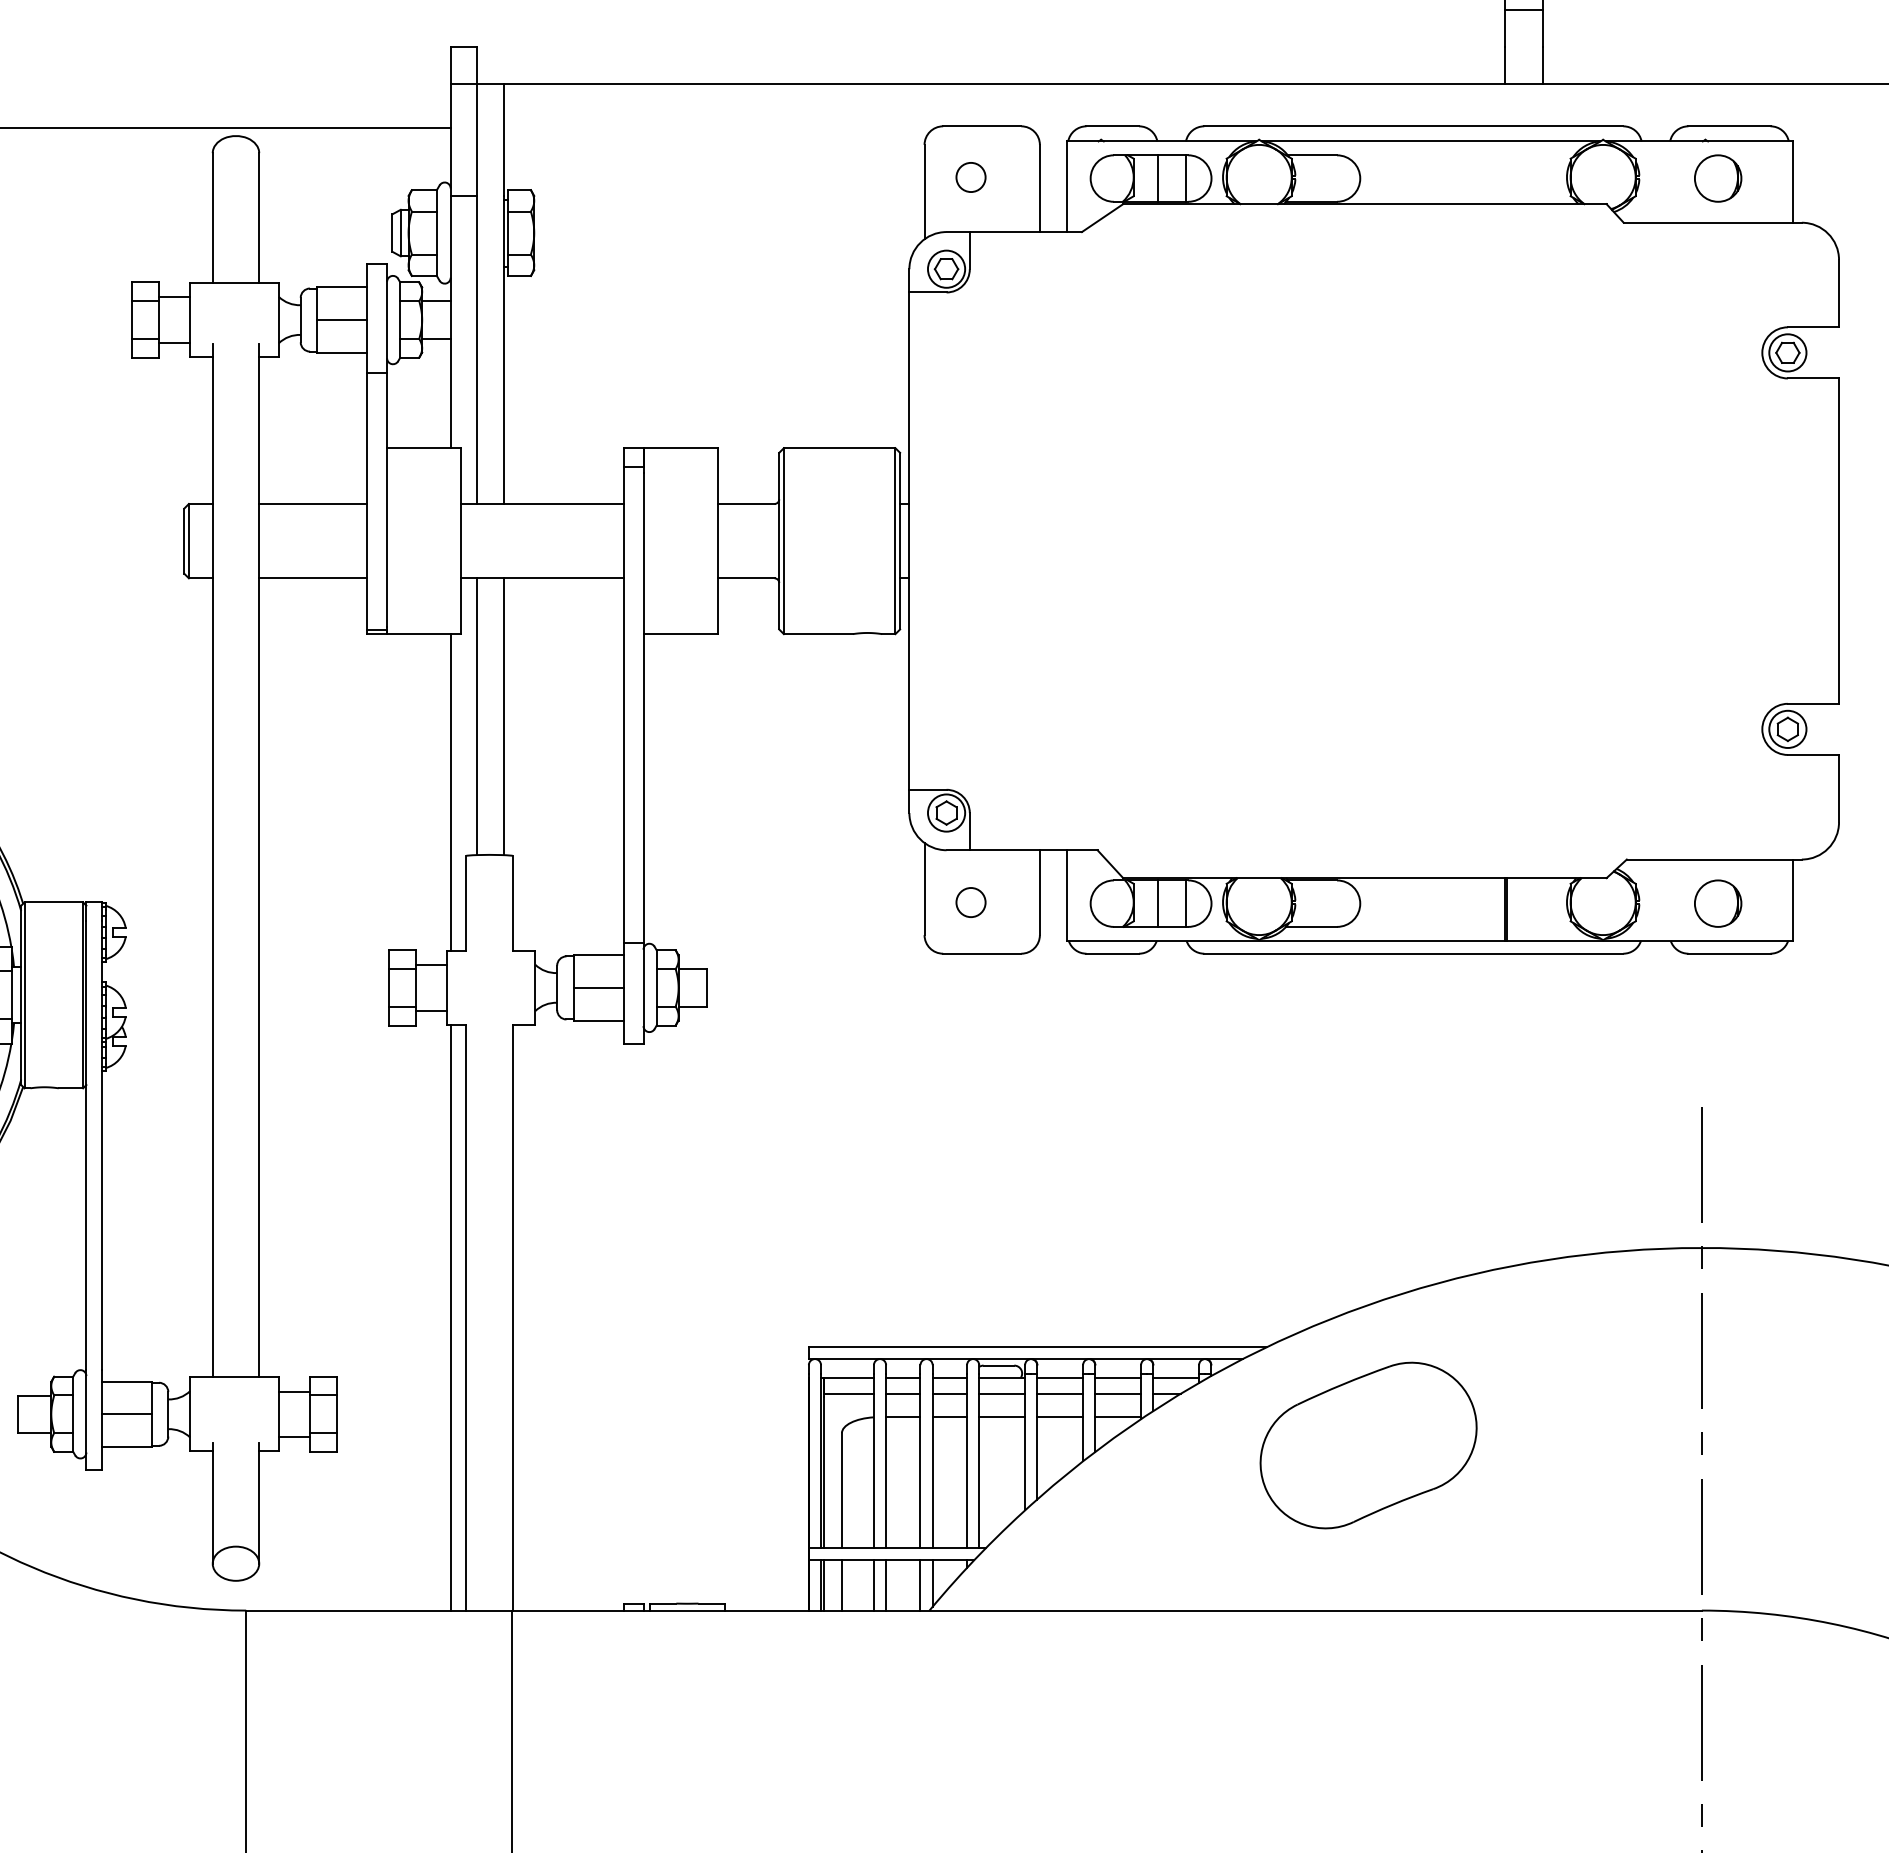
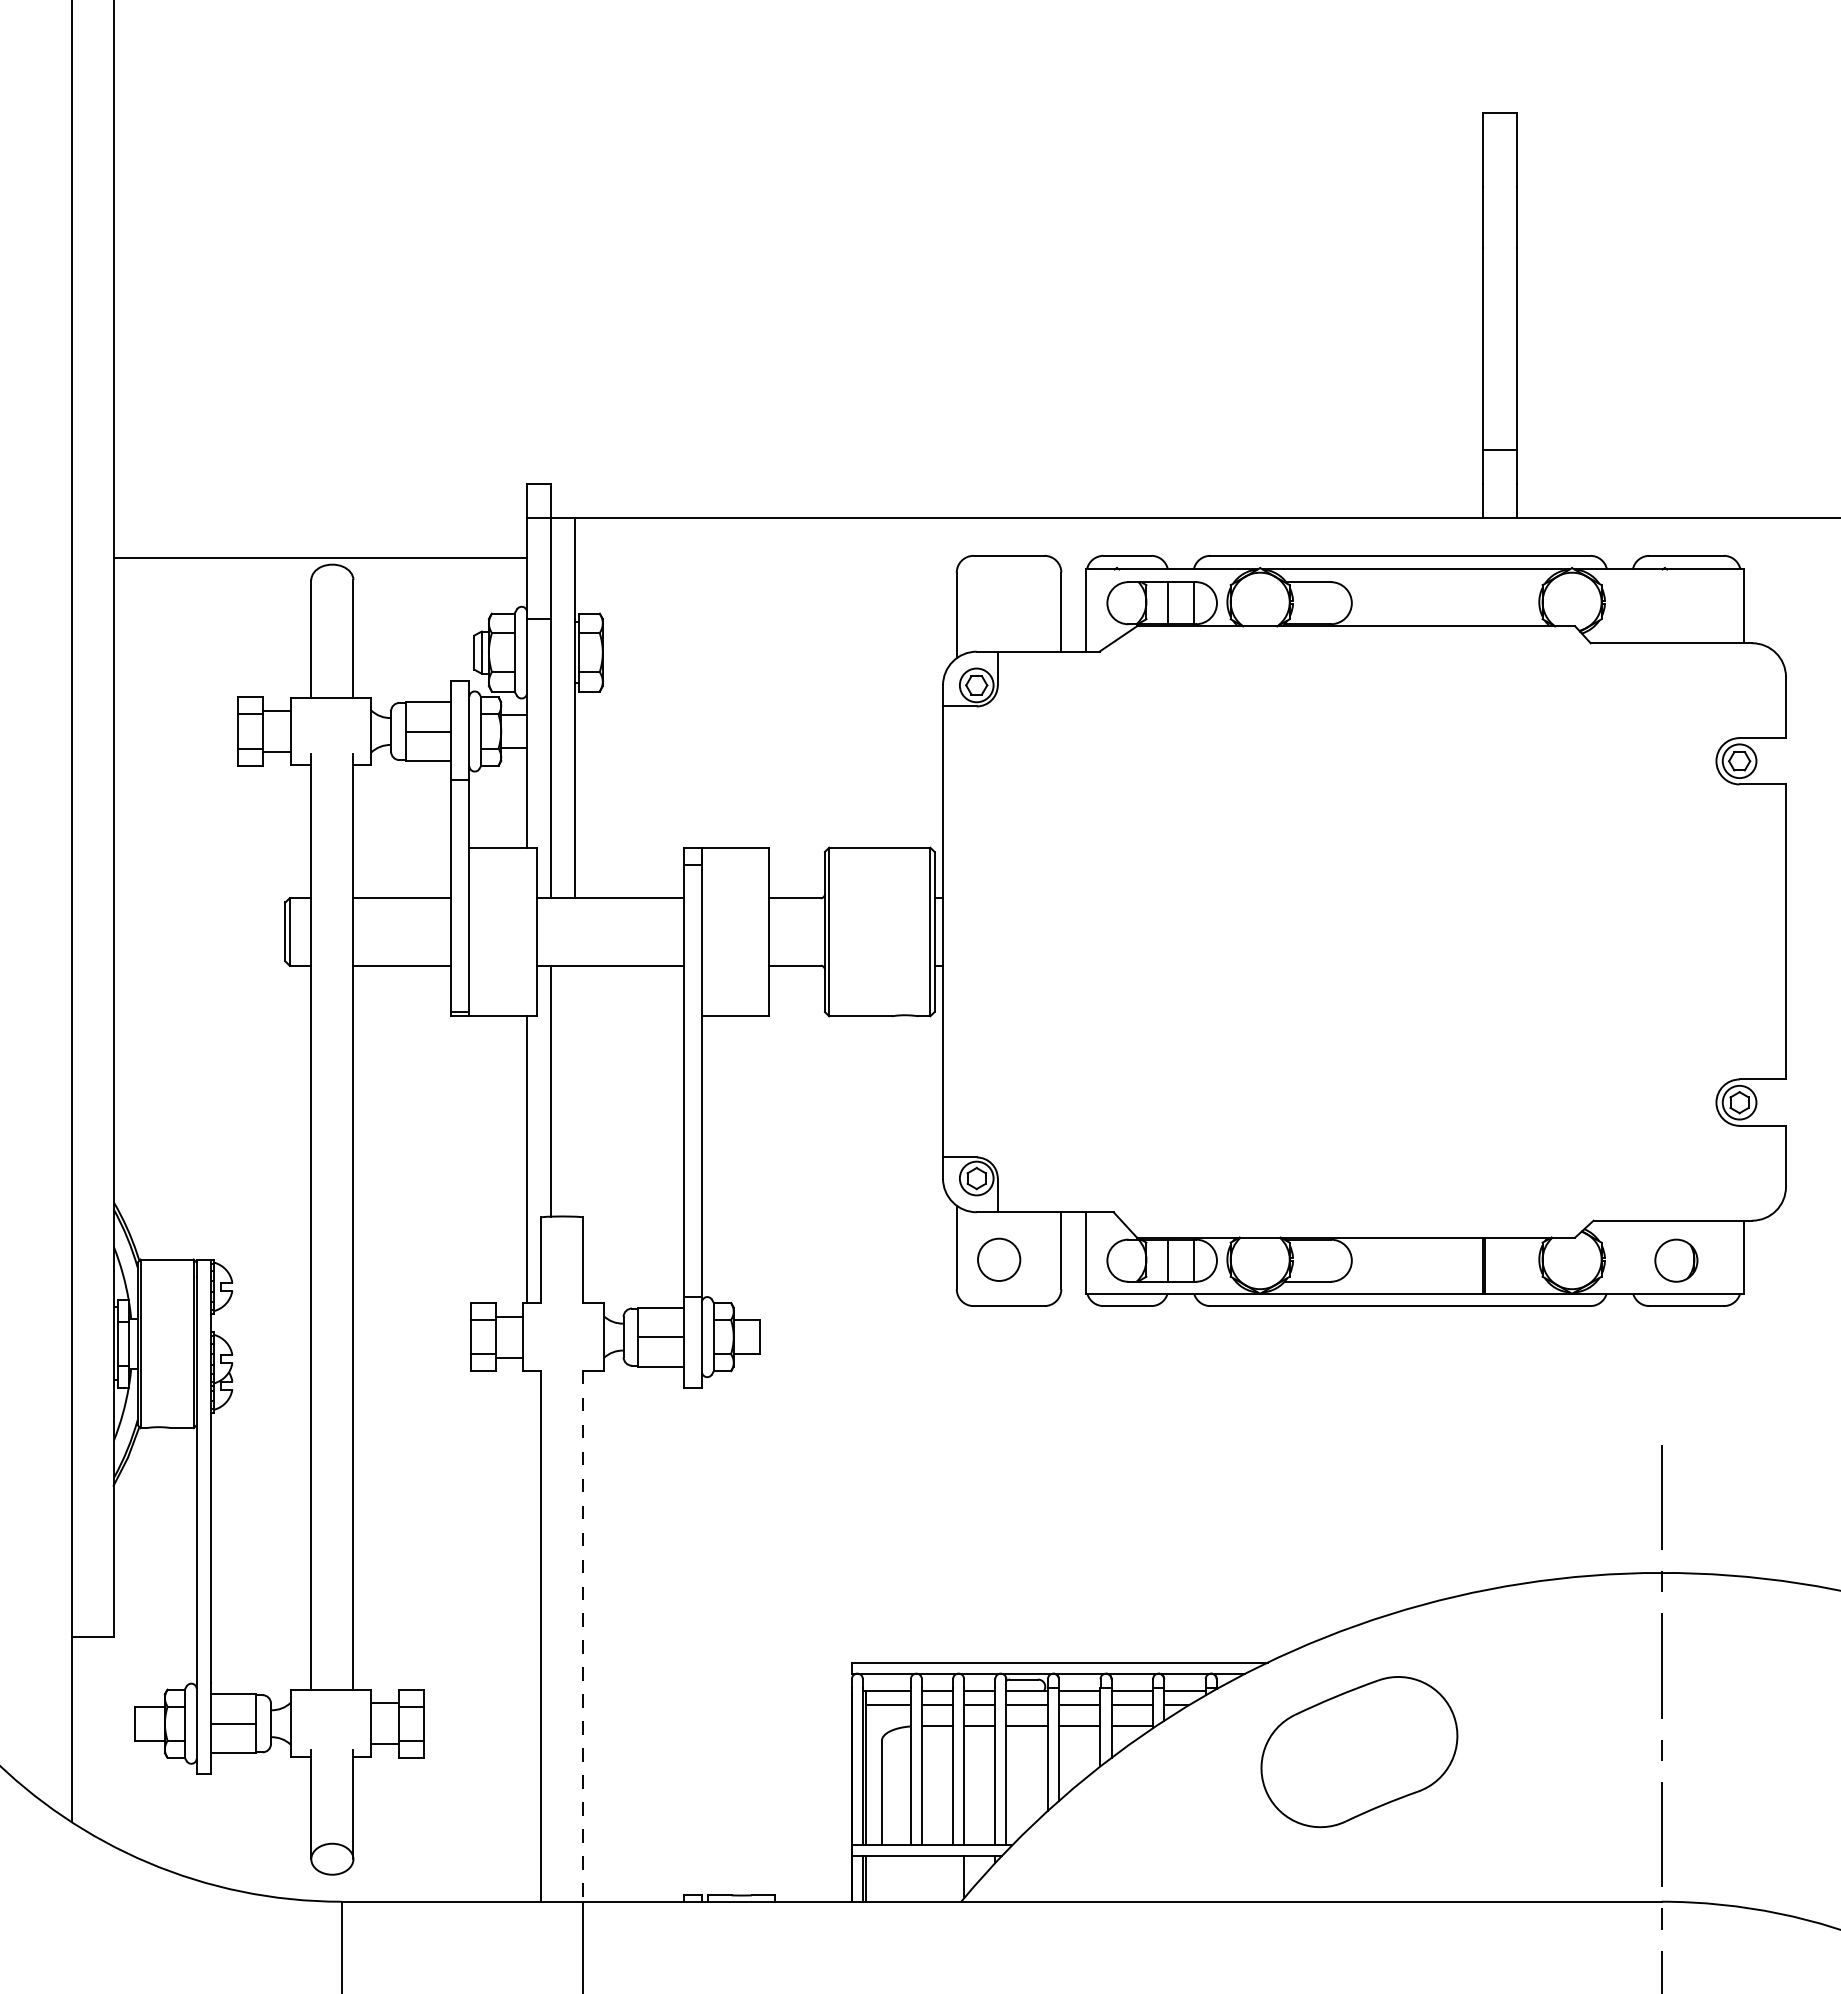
circle: (970, 177) -> (998, 602), removed
part: (1718, 178) -> (1676, 603), removed
line: (504, 715) -> (575, 1090), removed
circle: (970, 902) -> (998, 1259), size x1.6
line: (451, 1316) -> (527, 1635), removed
line: (512, 1318) -> (583, 1636), solid -> dashed
line: (841, 1584) -> (881, 1878), removed
line: (873, 1584) -> (910, 1878), removed
line: (885, 1584) -> (921, 1878), removed
line: (920, 1584) -> (953, 1878), removed

